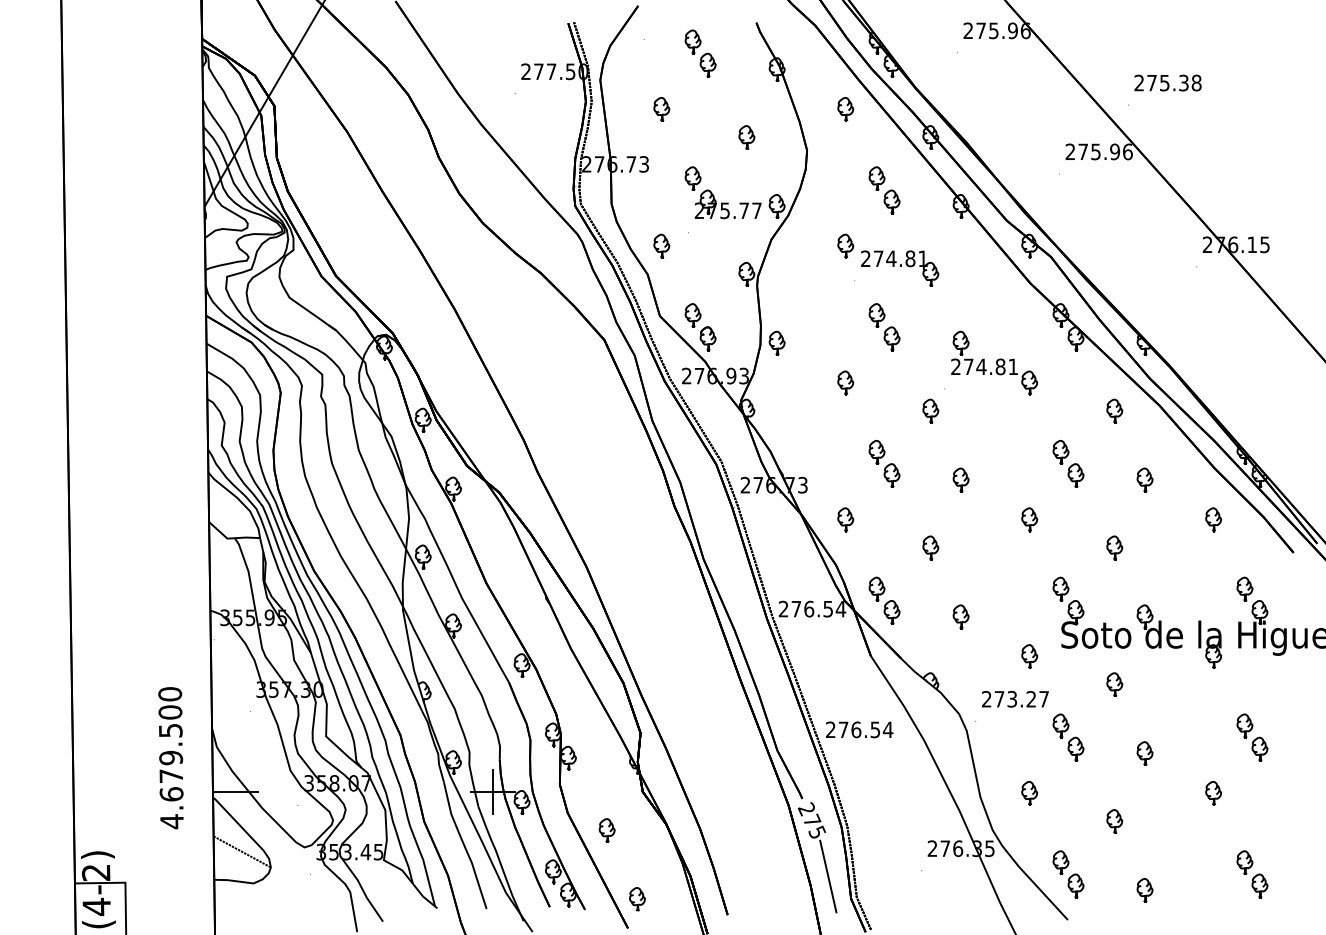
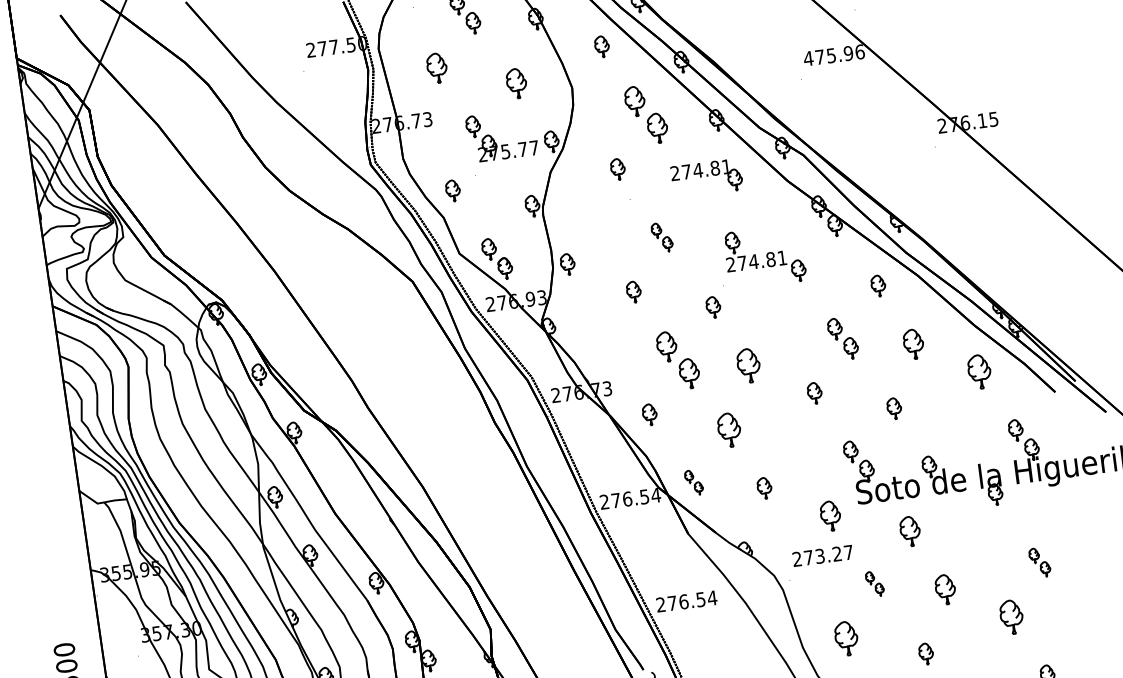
part: (661, 109) -> (436, 68), size x1.4
part: (746, 137) -> (516, 83), size x1.4
text: (1070, 151) -> (808, 58), 275.96 -> 475.96
part: (884, 190) -> (646, 114), size x1.4
part: (900, 268) -> (707, 178), moved
part: (884, 327) -> (662, 237), size x0.7
part: (884, 463) -> (678, 359), size x1.4
part: (960, 479) -> (748, 365), size x1.6
part: (1144, 479) -> (913, 343), size x1.4
part: (1213, 519) -> (979, 371), size x1.6
part: (930, 547) -> (729, 429), size x1.6
part: (884, 600) -> (694, 482), size x0.6
part: (1029, 656) -> (830, 515), size x1.4
part: (1114, 684) -> (910, 531), size x1.4
part: (1068, 737) -> (874, 584), size x0.6
part: (1252, 737) -> (1039, 562), size x0.7
part: (1144, 753) -> (945, 589), size x1.4
part: (1029, 793) -> (846, 638), size x1.6
part: (1213, 793) -> (1011, 617), size x1.6

